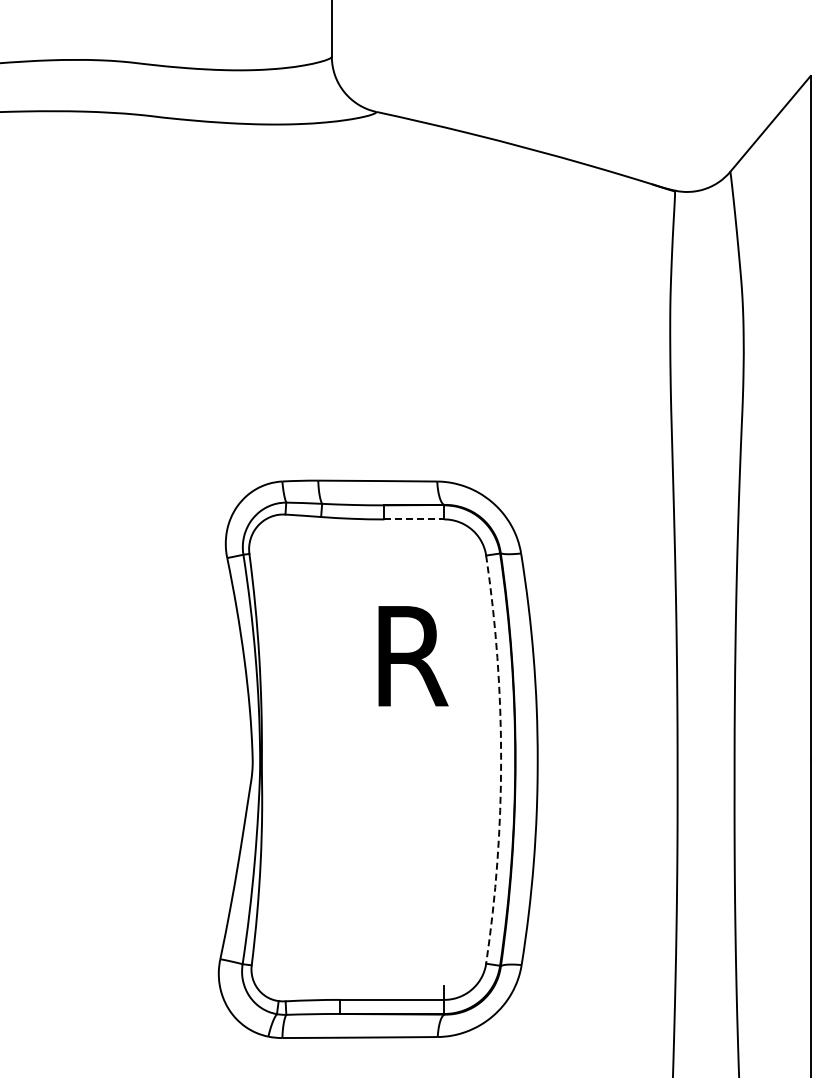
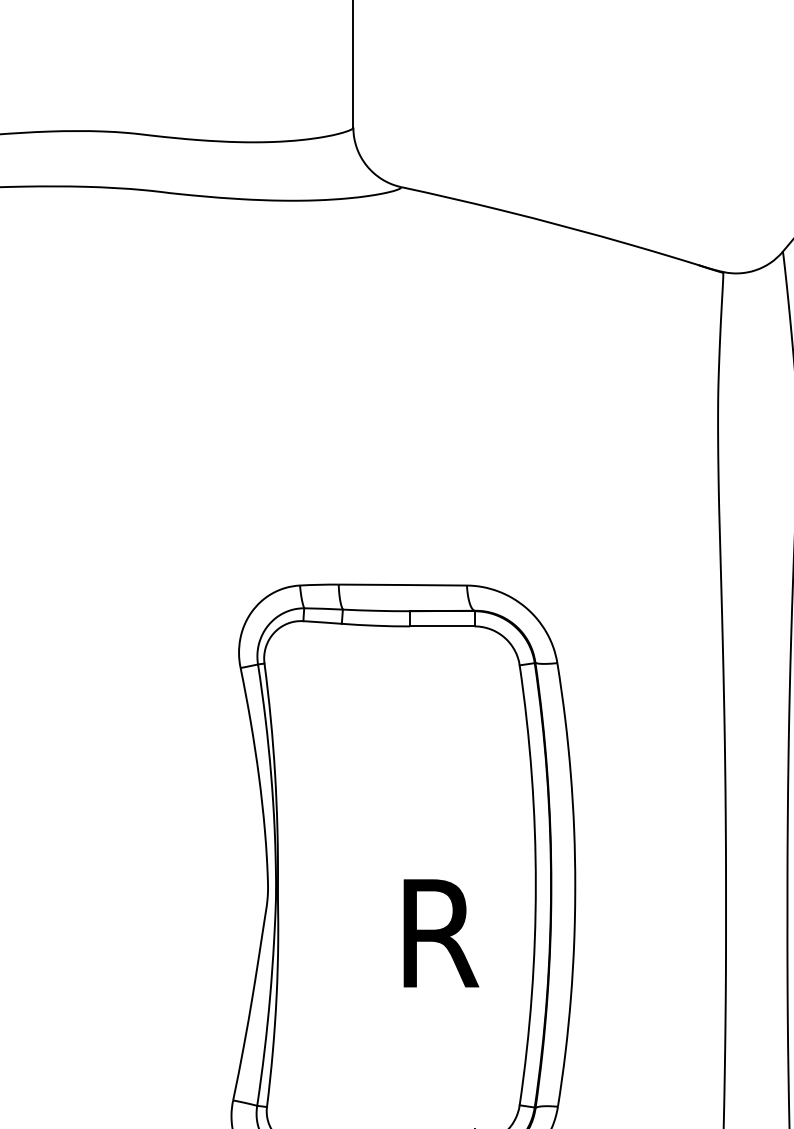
line: (414, 519) -> (442, 626), dashed -> solid
text: (413, 656) -> (441, 933), moved
arc: (501, 759) -> (536, 885), dashed -> solid

